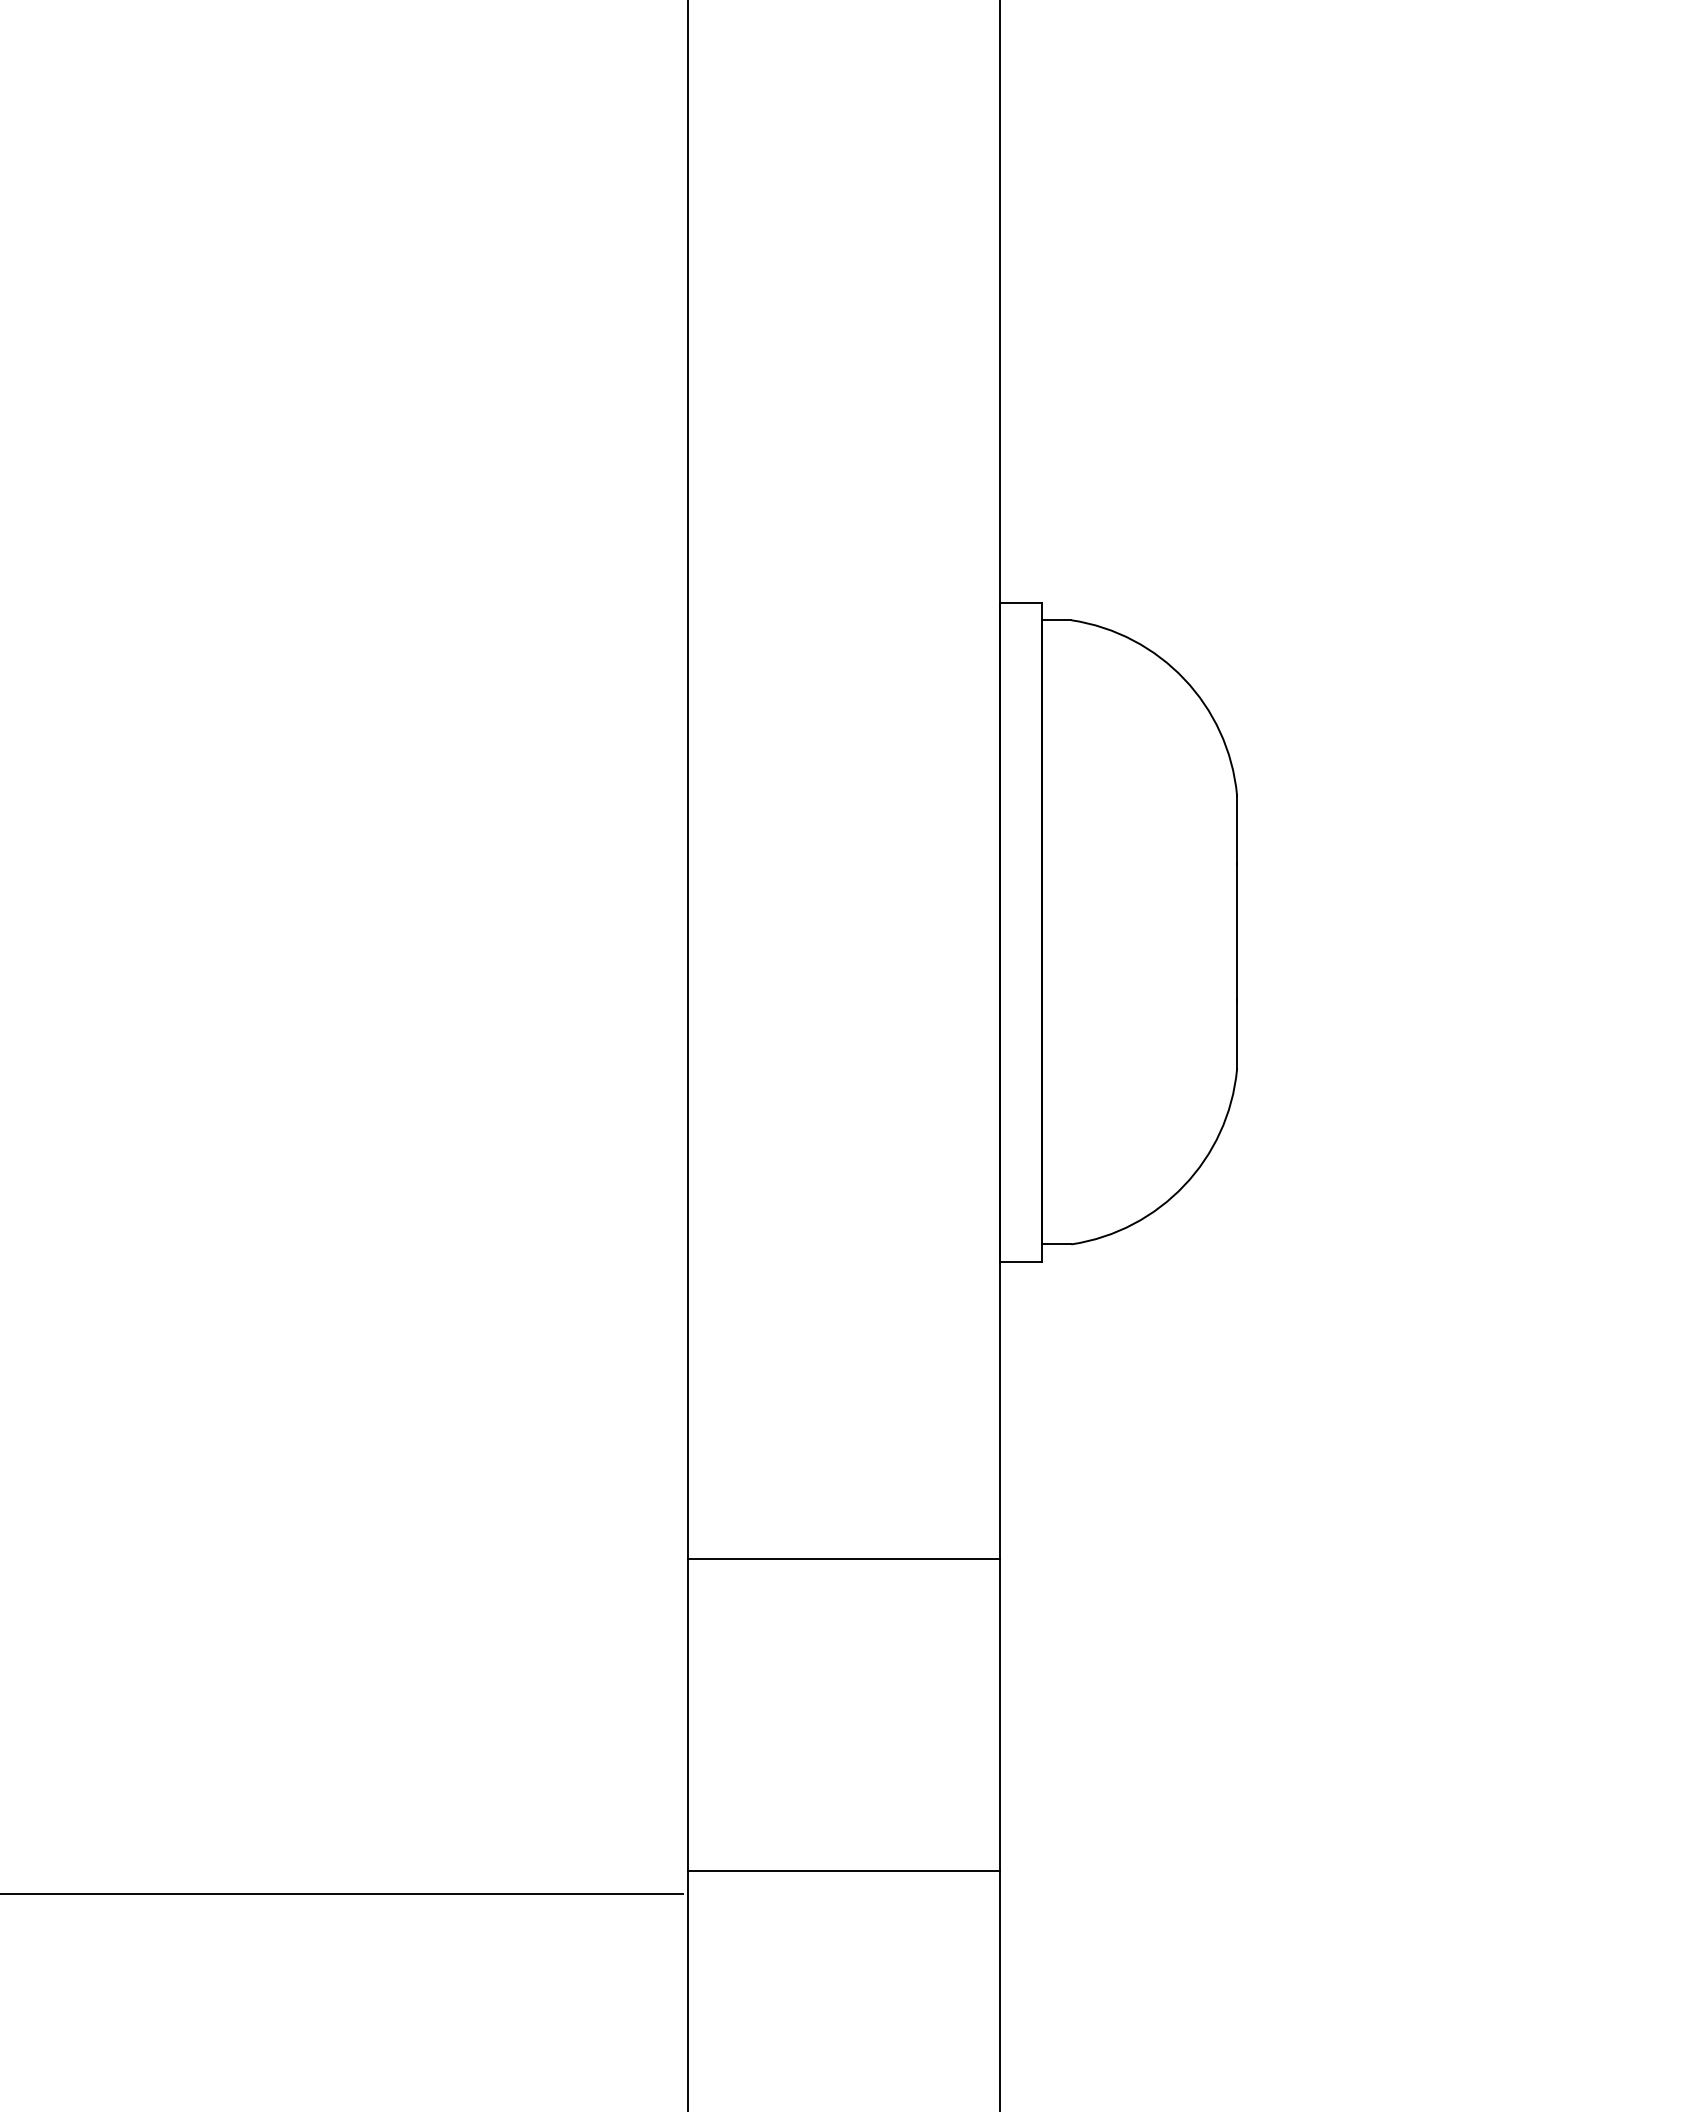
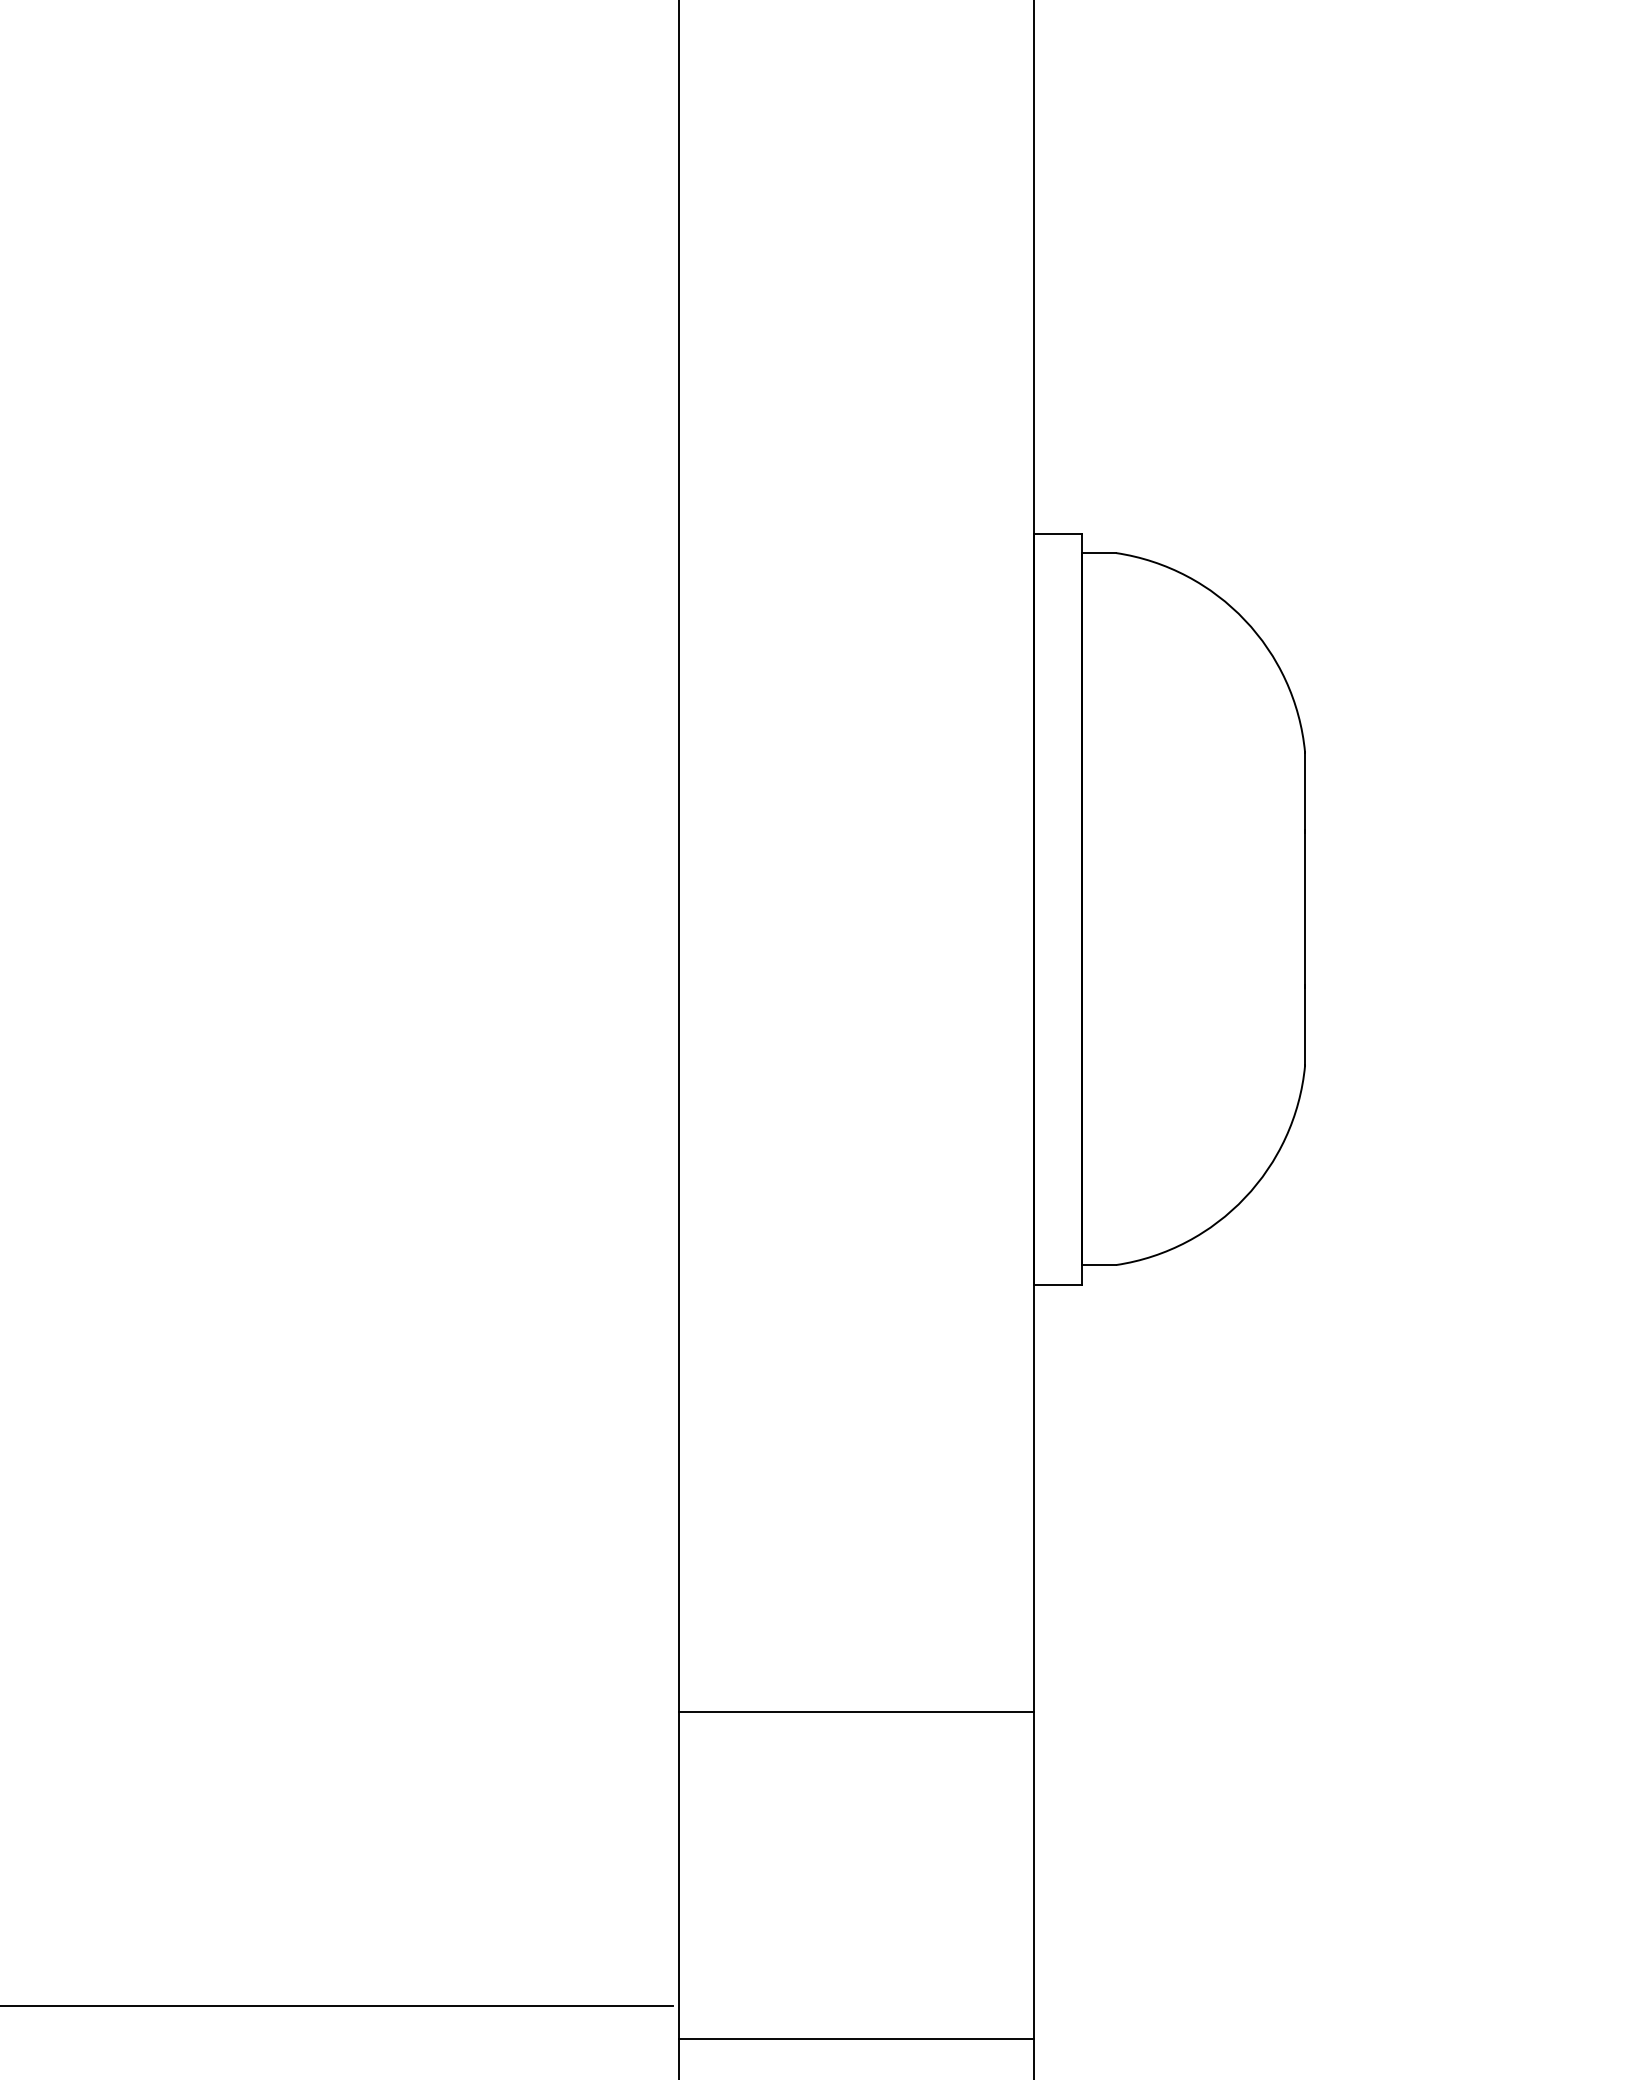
line: (843, 1559) -> (856, 1712), moved
line: (843, 1870) -> (856, 2038), moved

